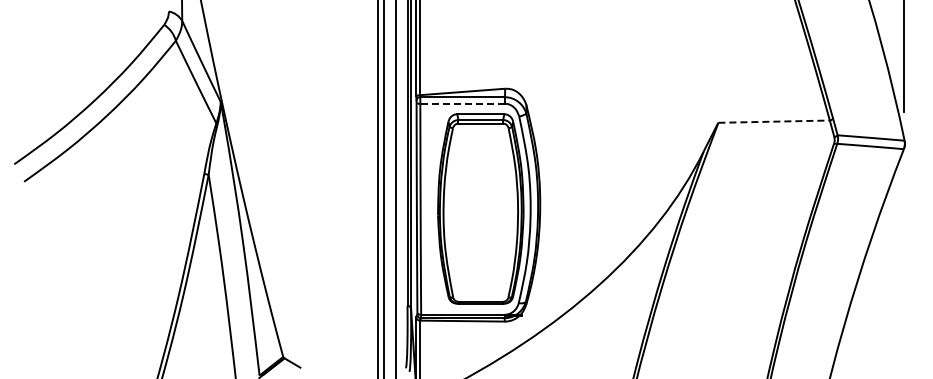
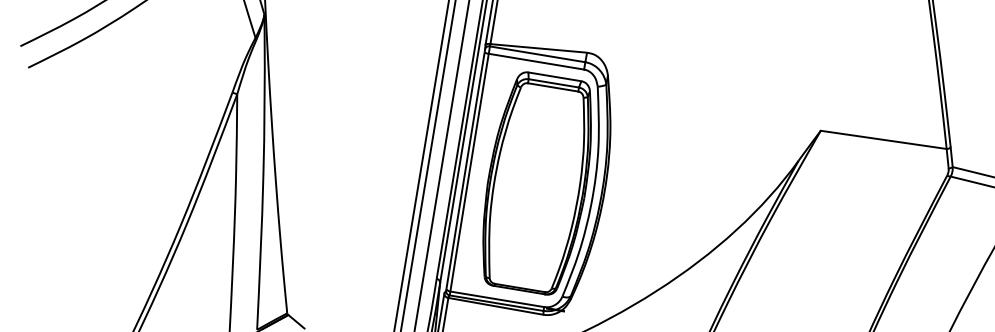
line: (462, 103) -> (536, 61), dashed -> solid
line: (774, 121) -> (884, 139), dashed -> solid

